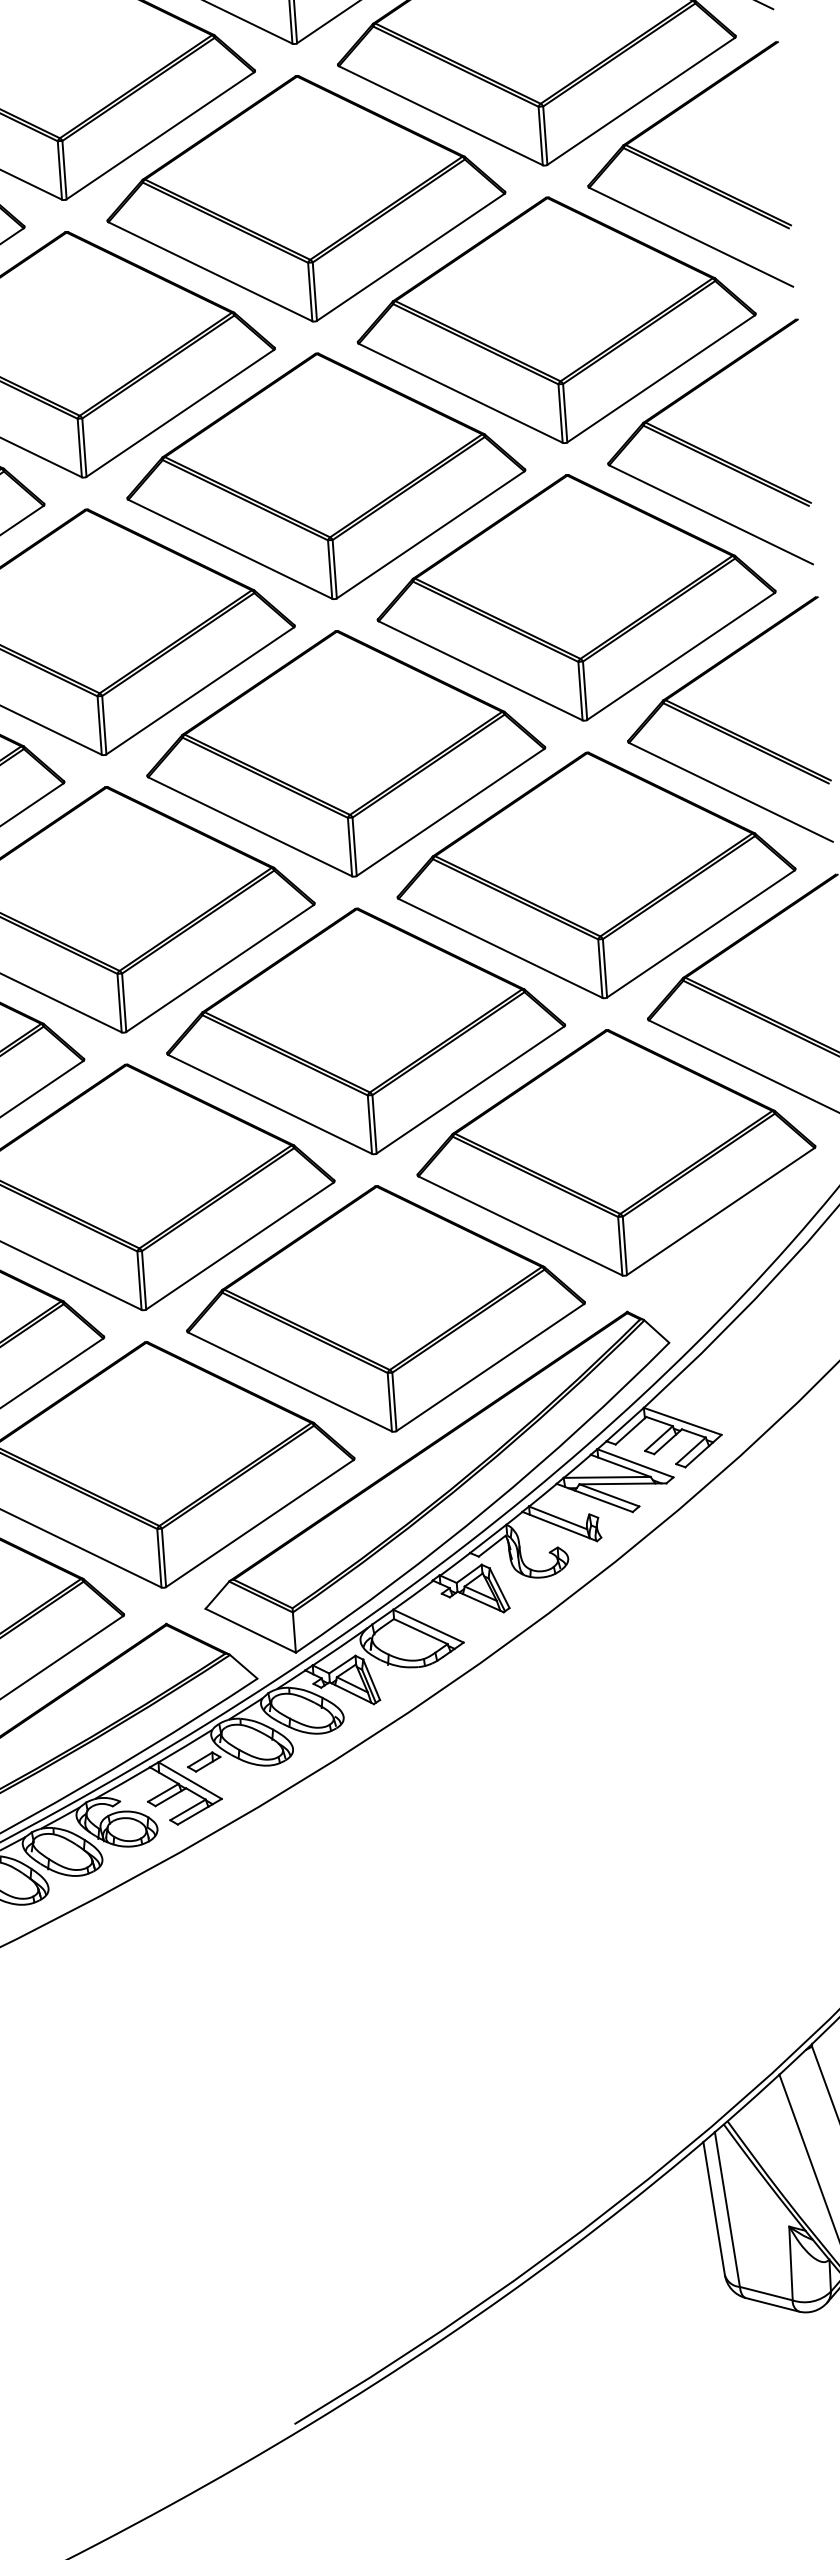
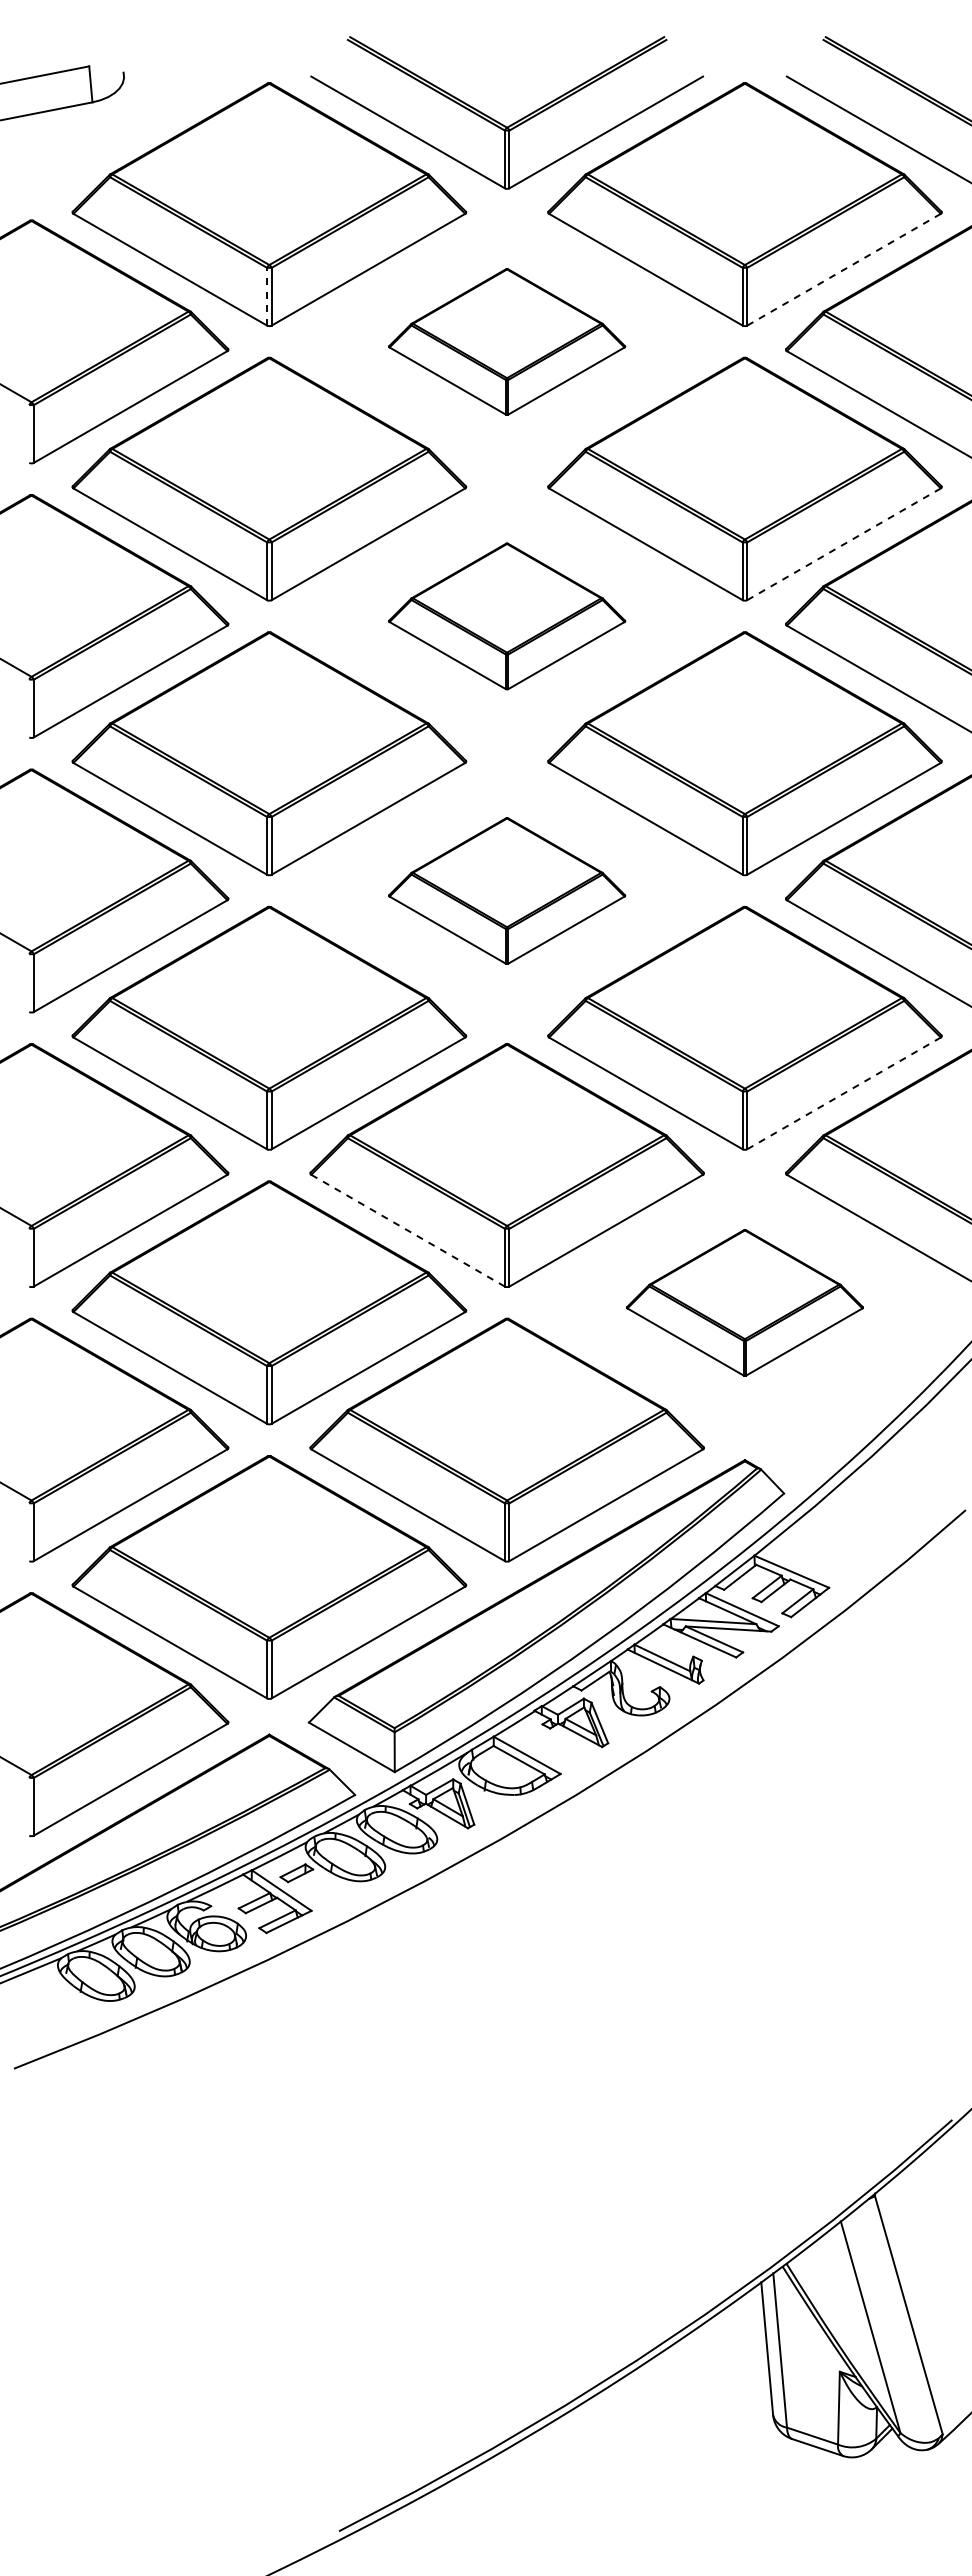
line: (641, 101) -> (844, 269), solid -> dashed
line: (60, 170) -> (267, 296), solid -> dashed
part: (305, 198) -> (506, 341), size x0.6
line: (661, 379) -> (844, 544), solid -> dashed
part: (325, 476) -> (506, 616), size x0.6
part: (344, 753) -> (506, 890), size x0.6
line: (701, 934) -> (844, 1093), solid -> dashed
line: (270, 1104) -> (408, 1230), solid -> dashed
part: (615, 1152) -> (744, 1302), size x0.6

